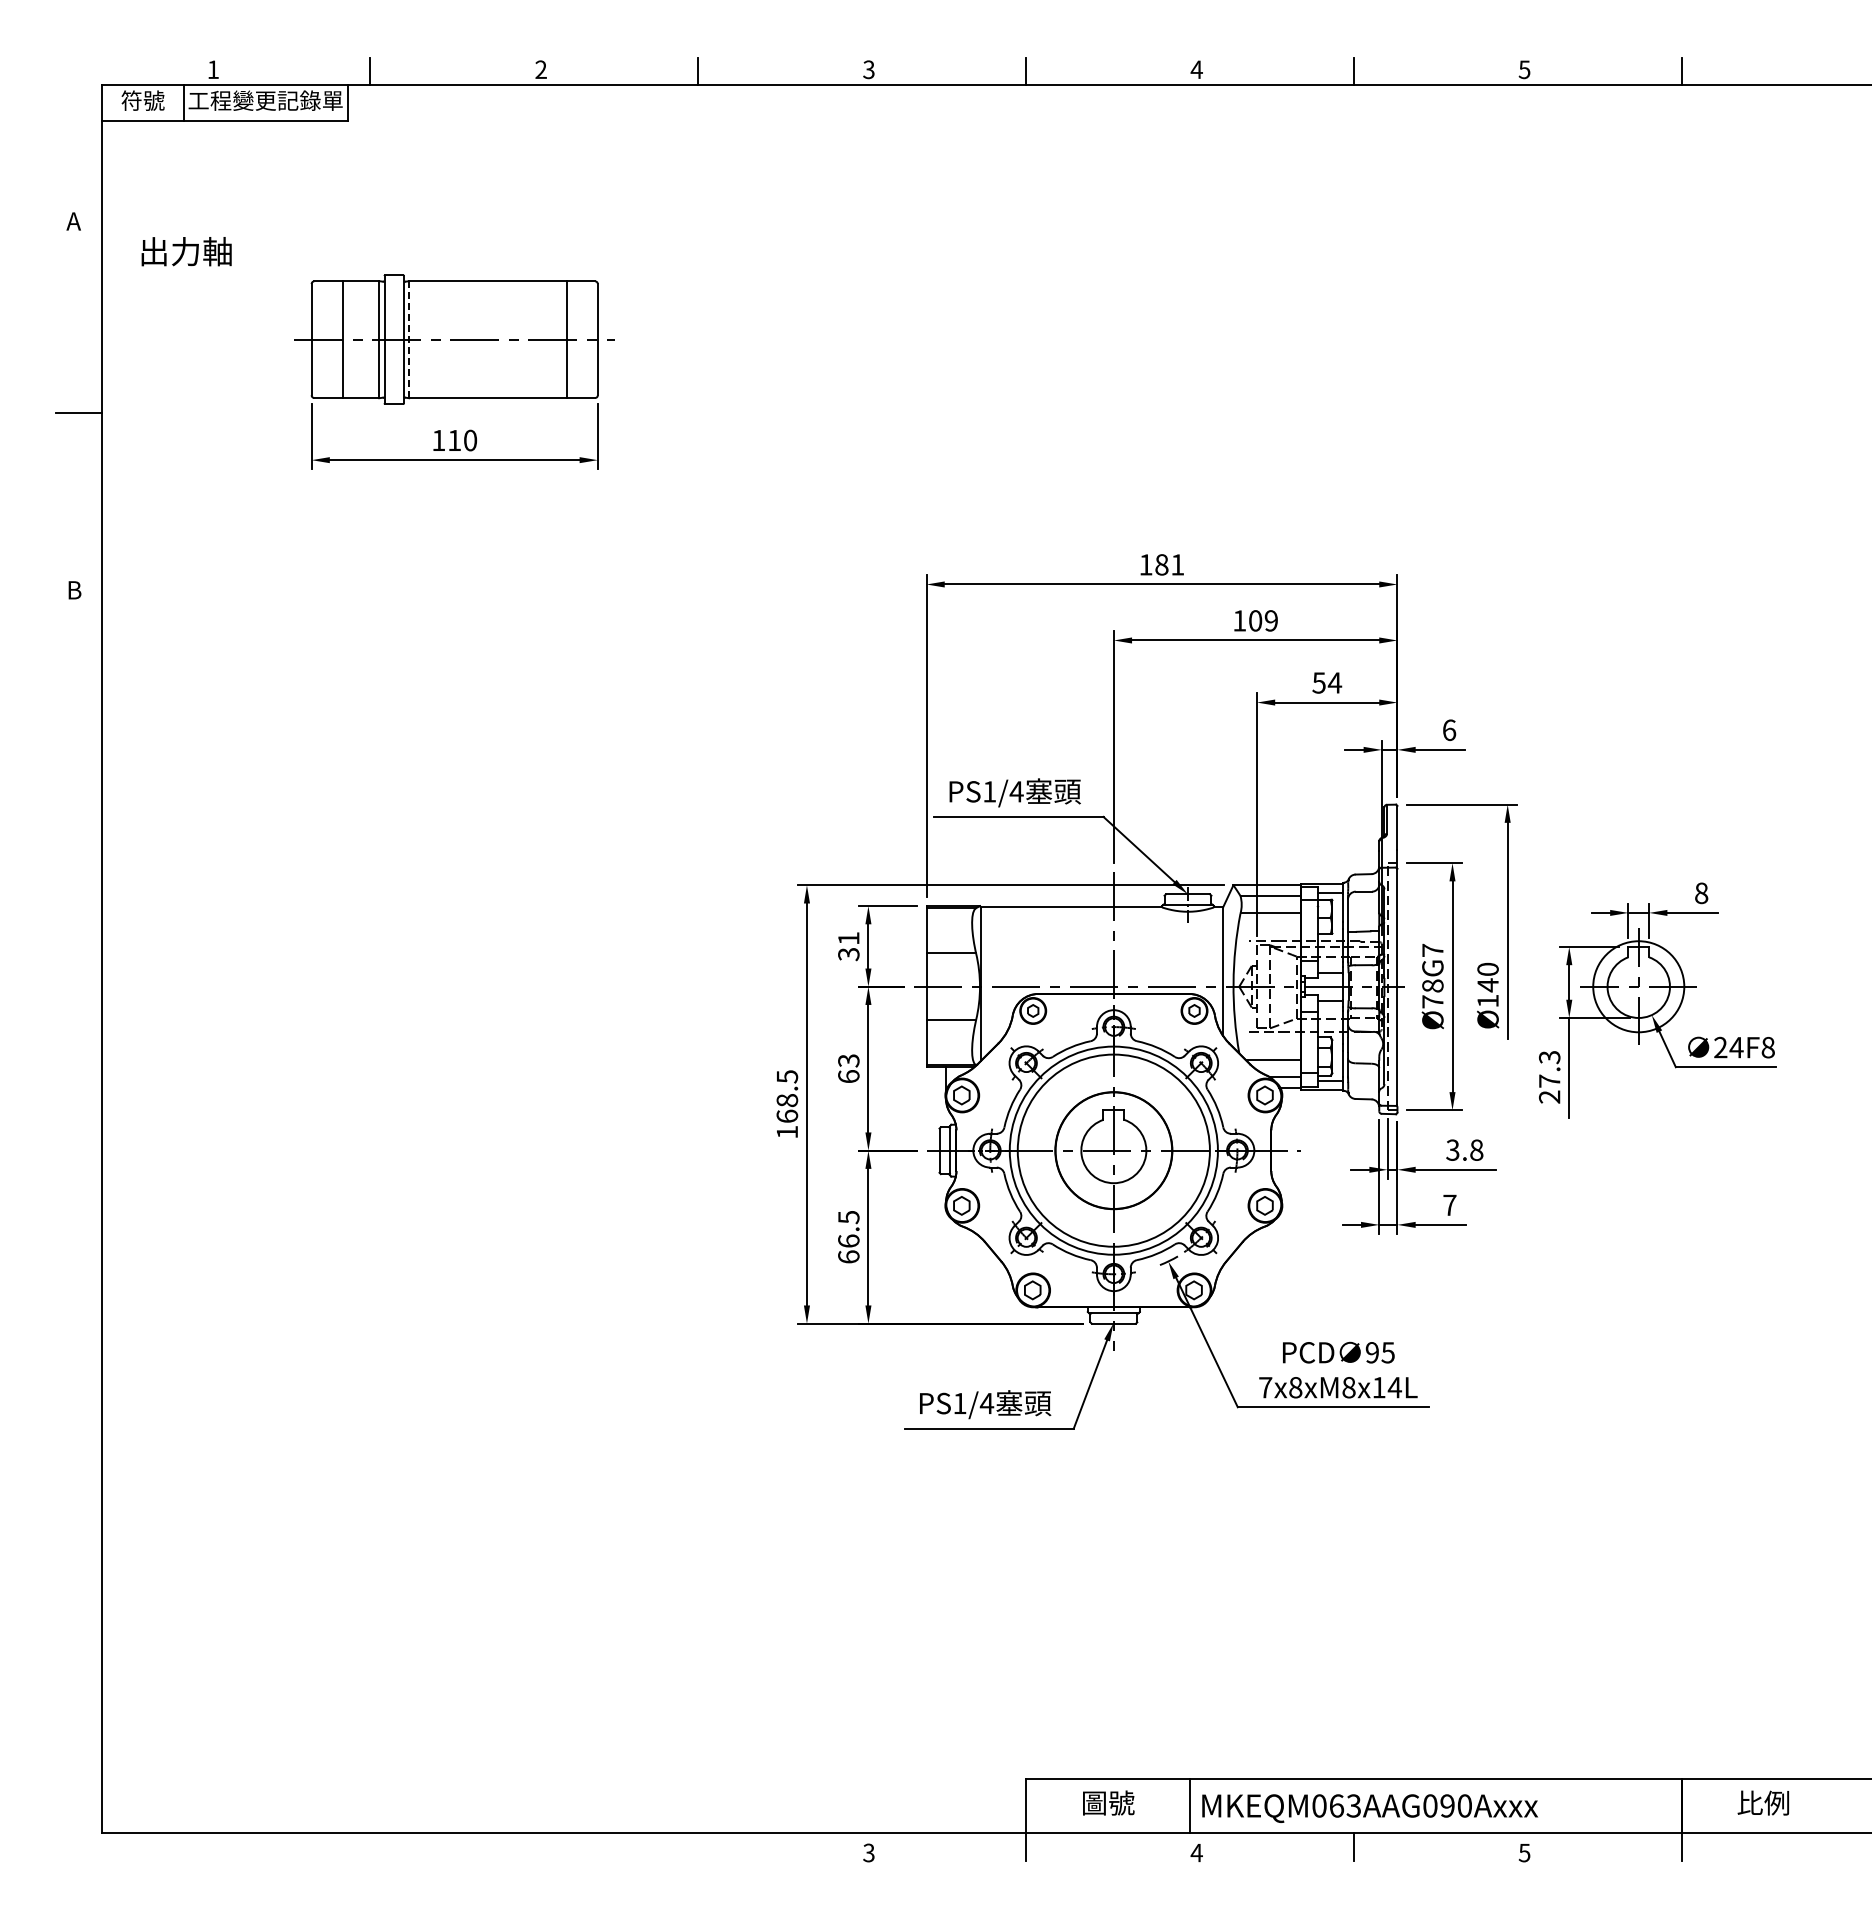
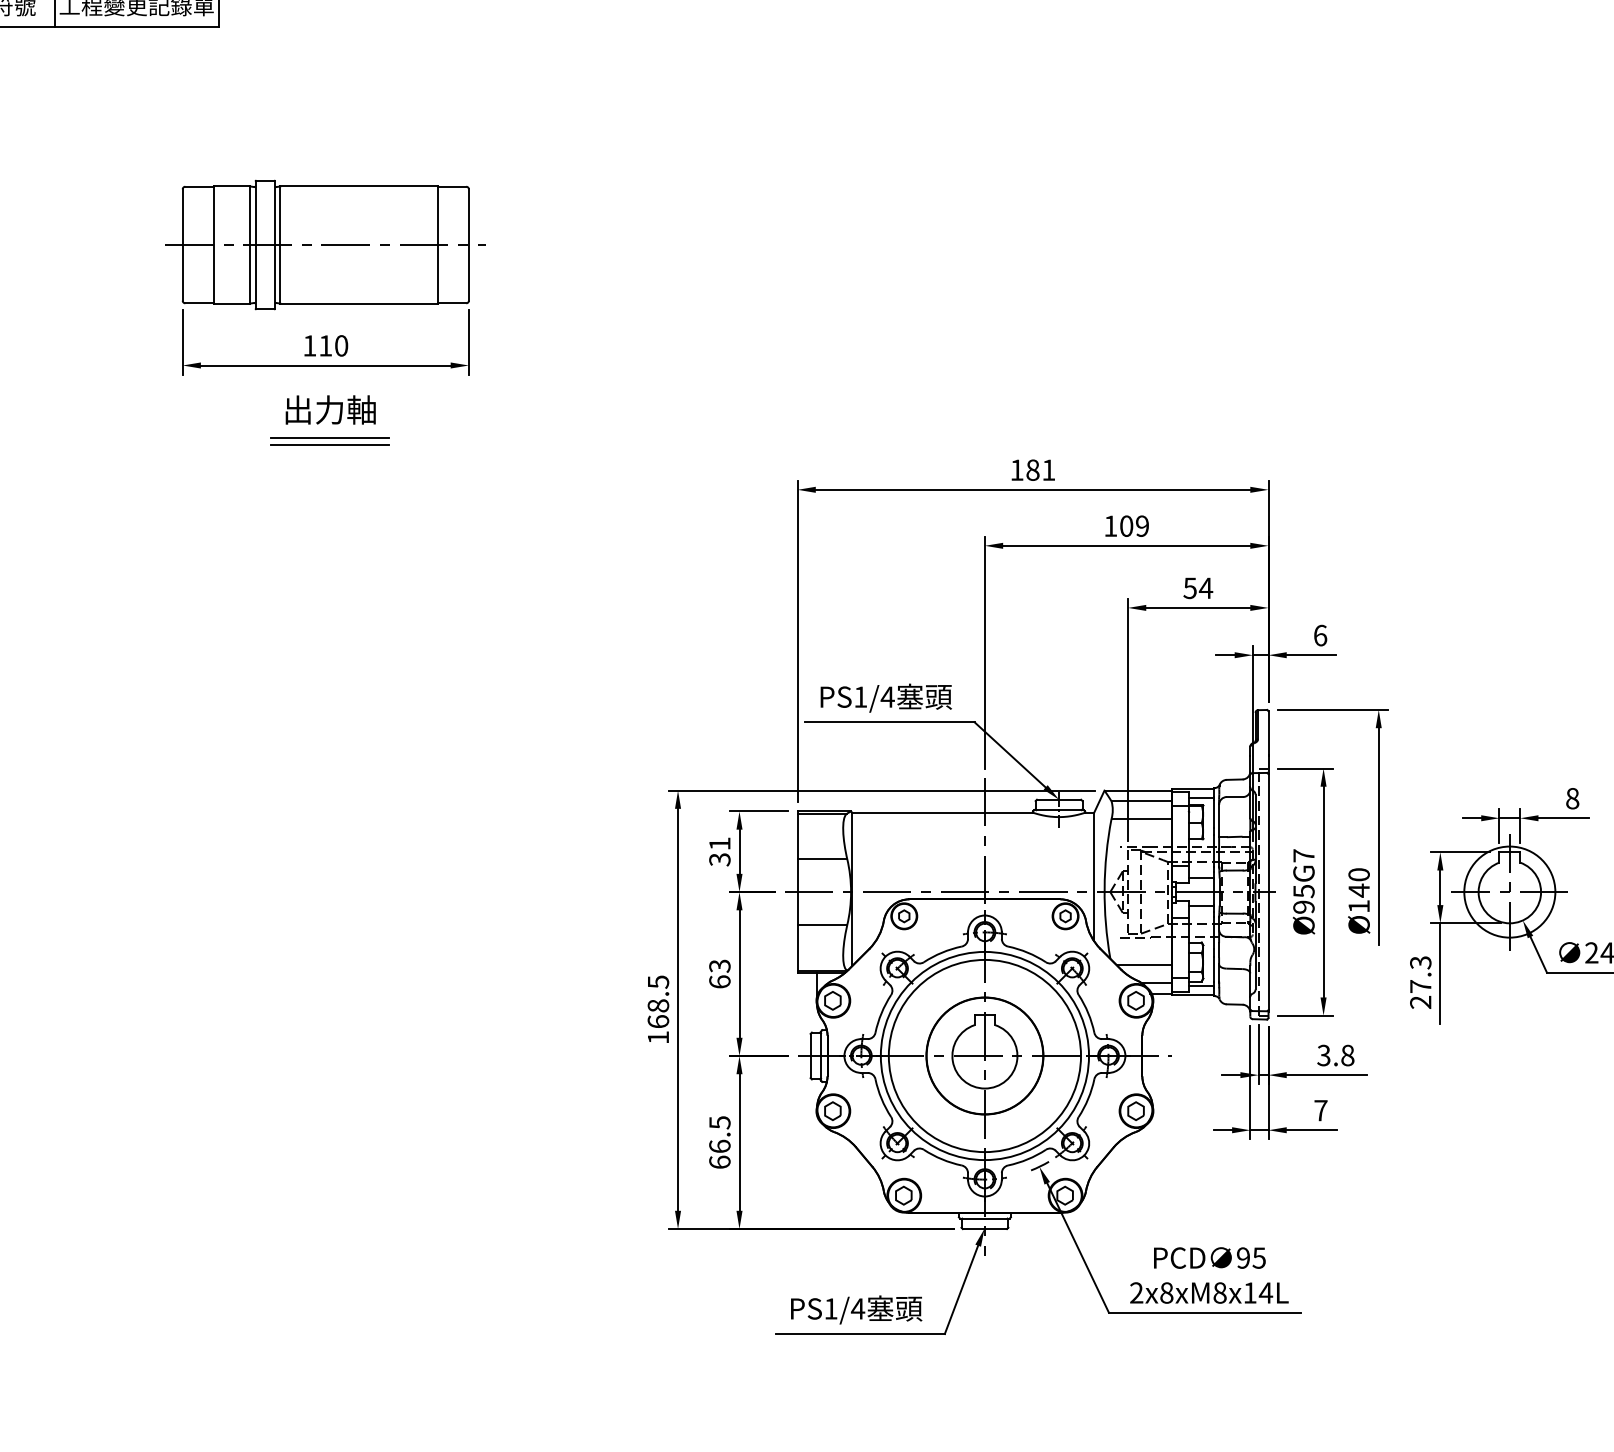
text: (186, 251) -> (330, 409), moved
line: (409, 339) -> (280, 244), dashed -> solid
line: (458, 532) -> (329, 437), added
line: (458, 539) -> (329, 444), added
text: (1432, 993) -> (1303, 898), Ø78G7 -> Ø95G7
text: (1265, 1387) -> (1136, 1292), 7x8xM8x14L -> 2x8xM8x14L

